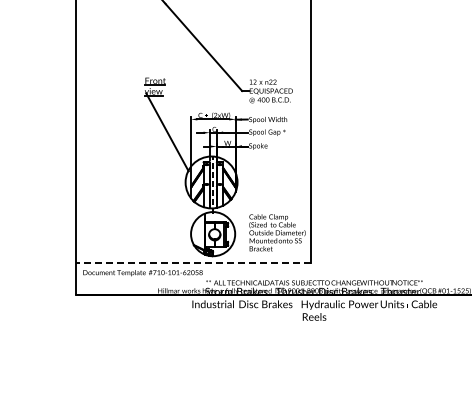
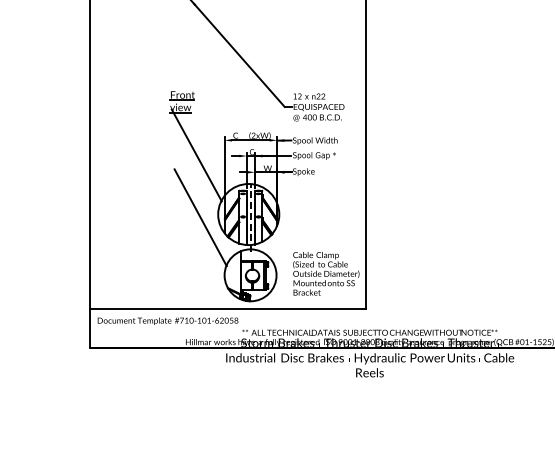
line: (170, 185) -> (200, 218), added
line: (193, 263) -> (227, 309), dashed -> solid

